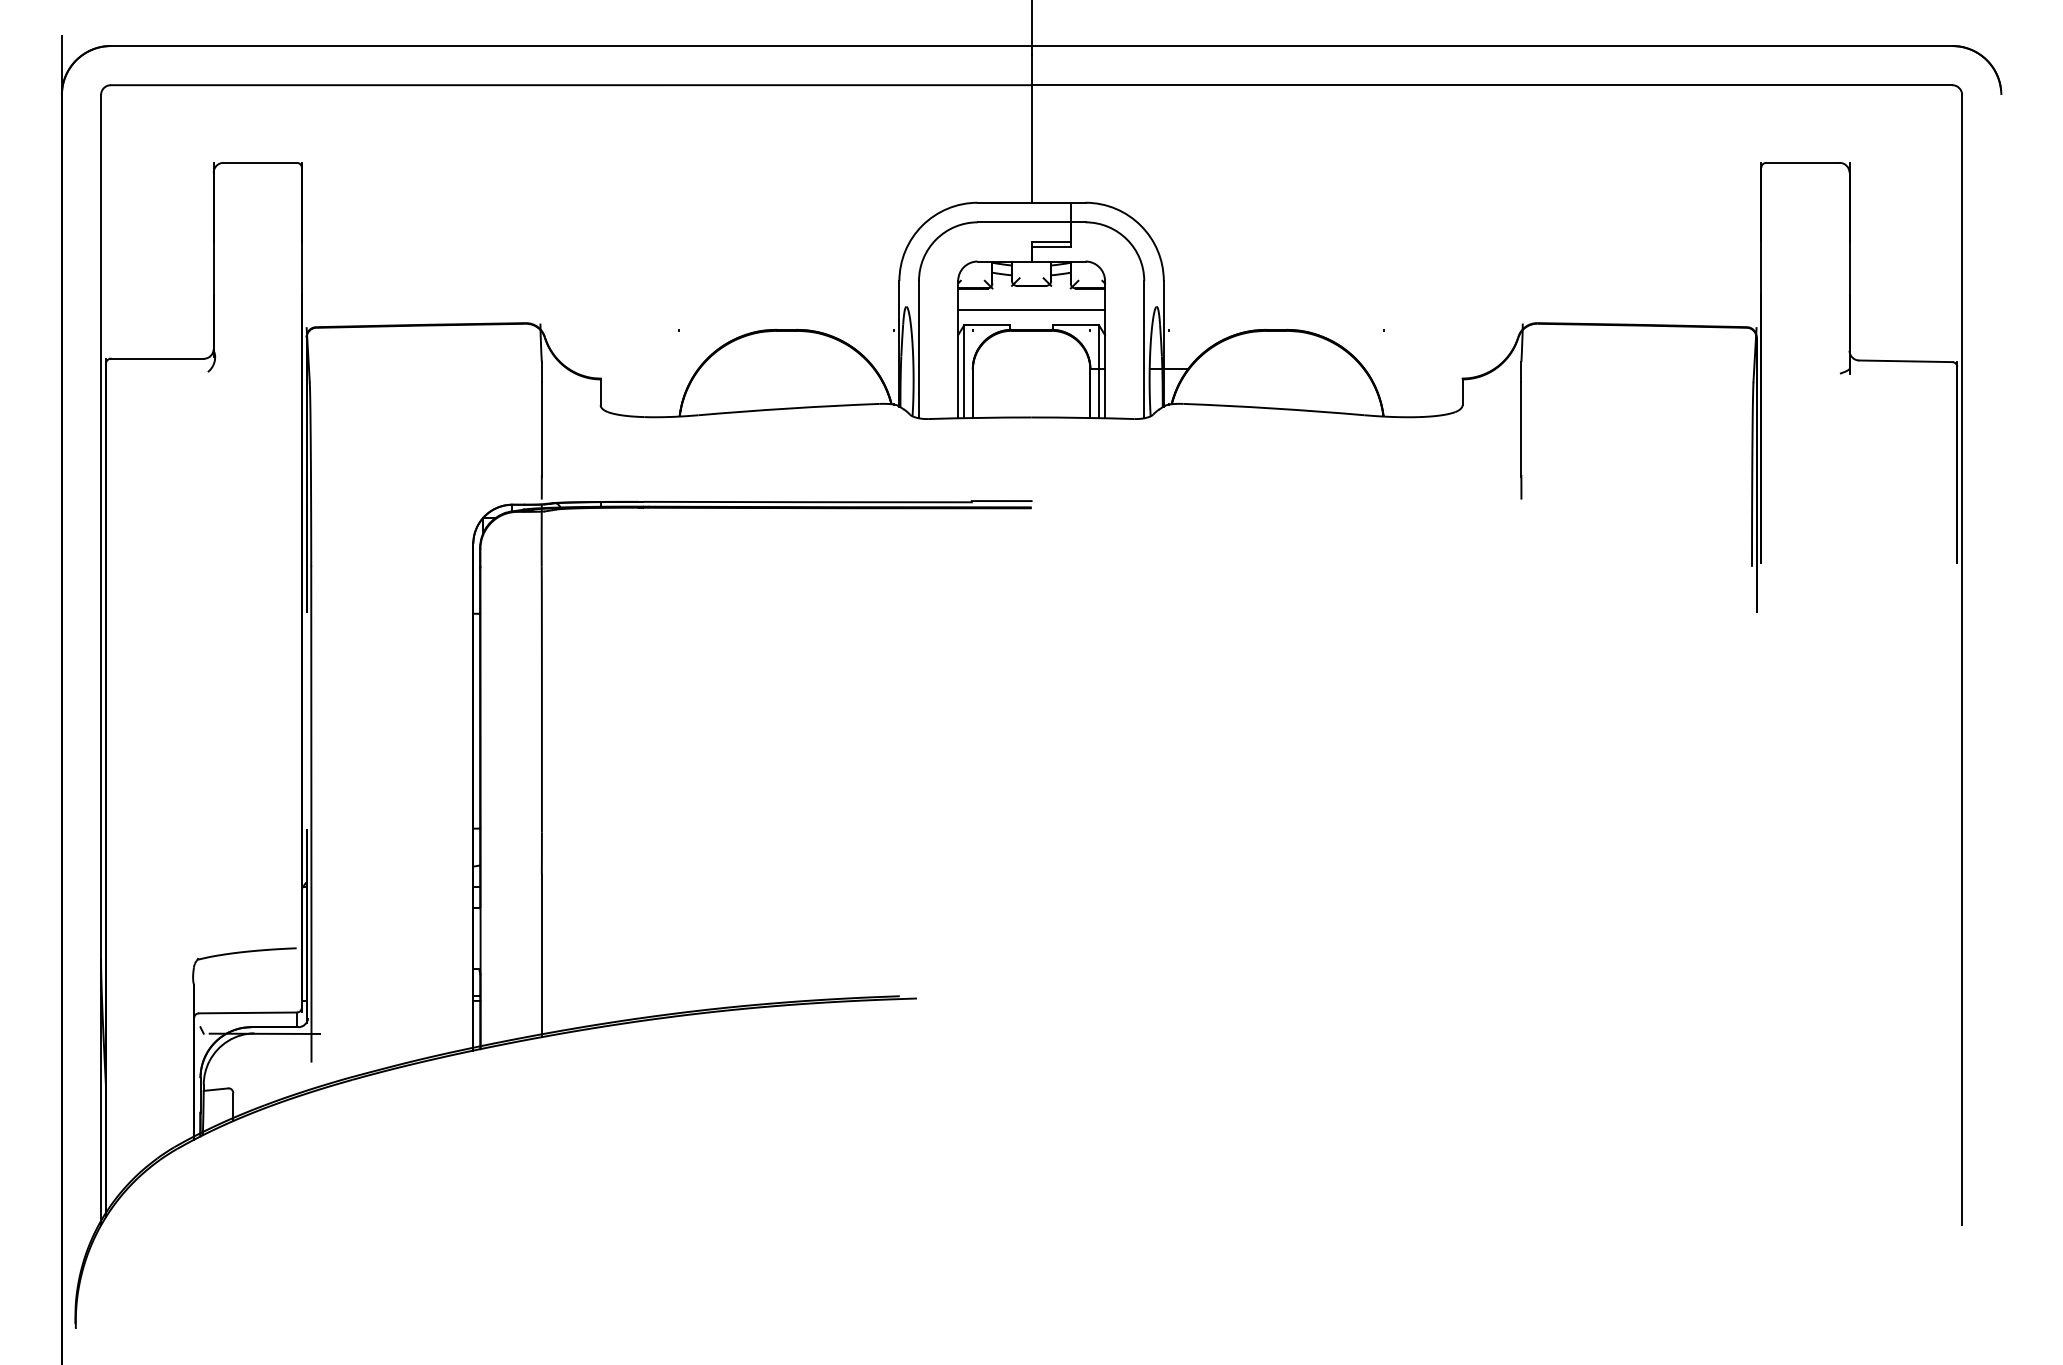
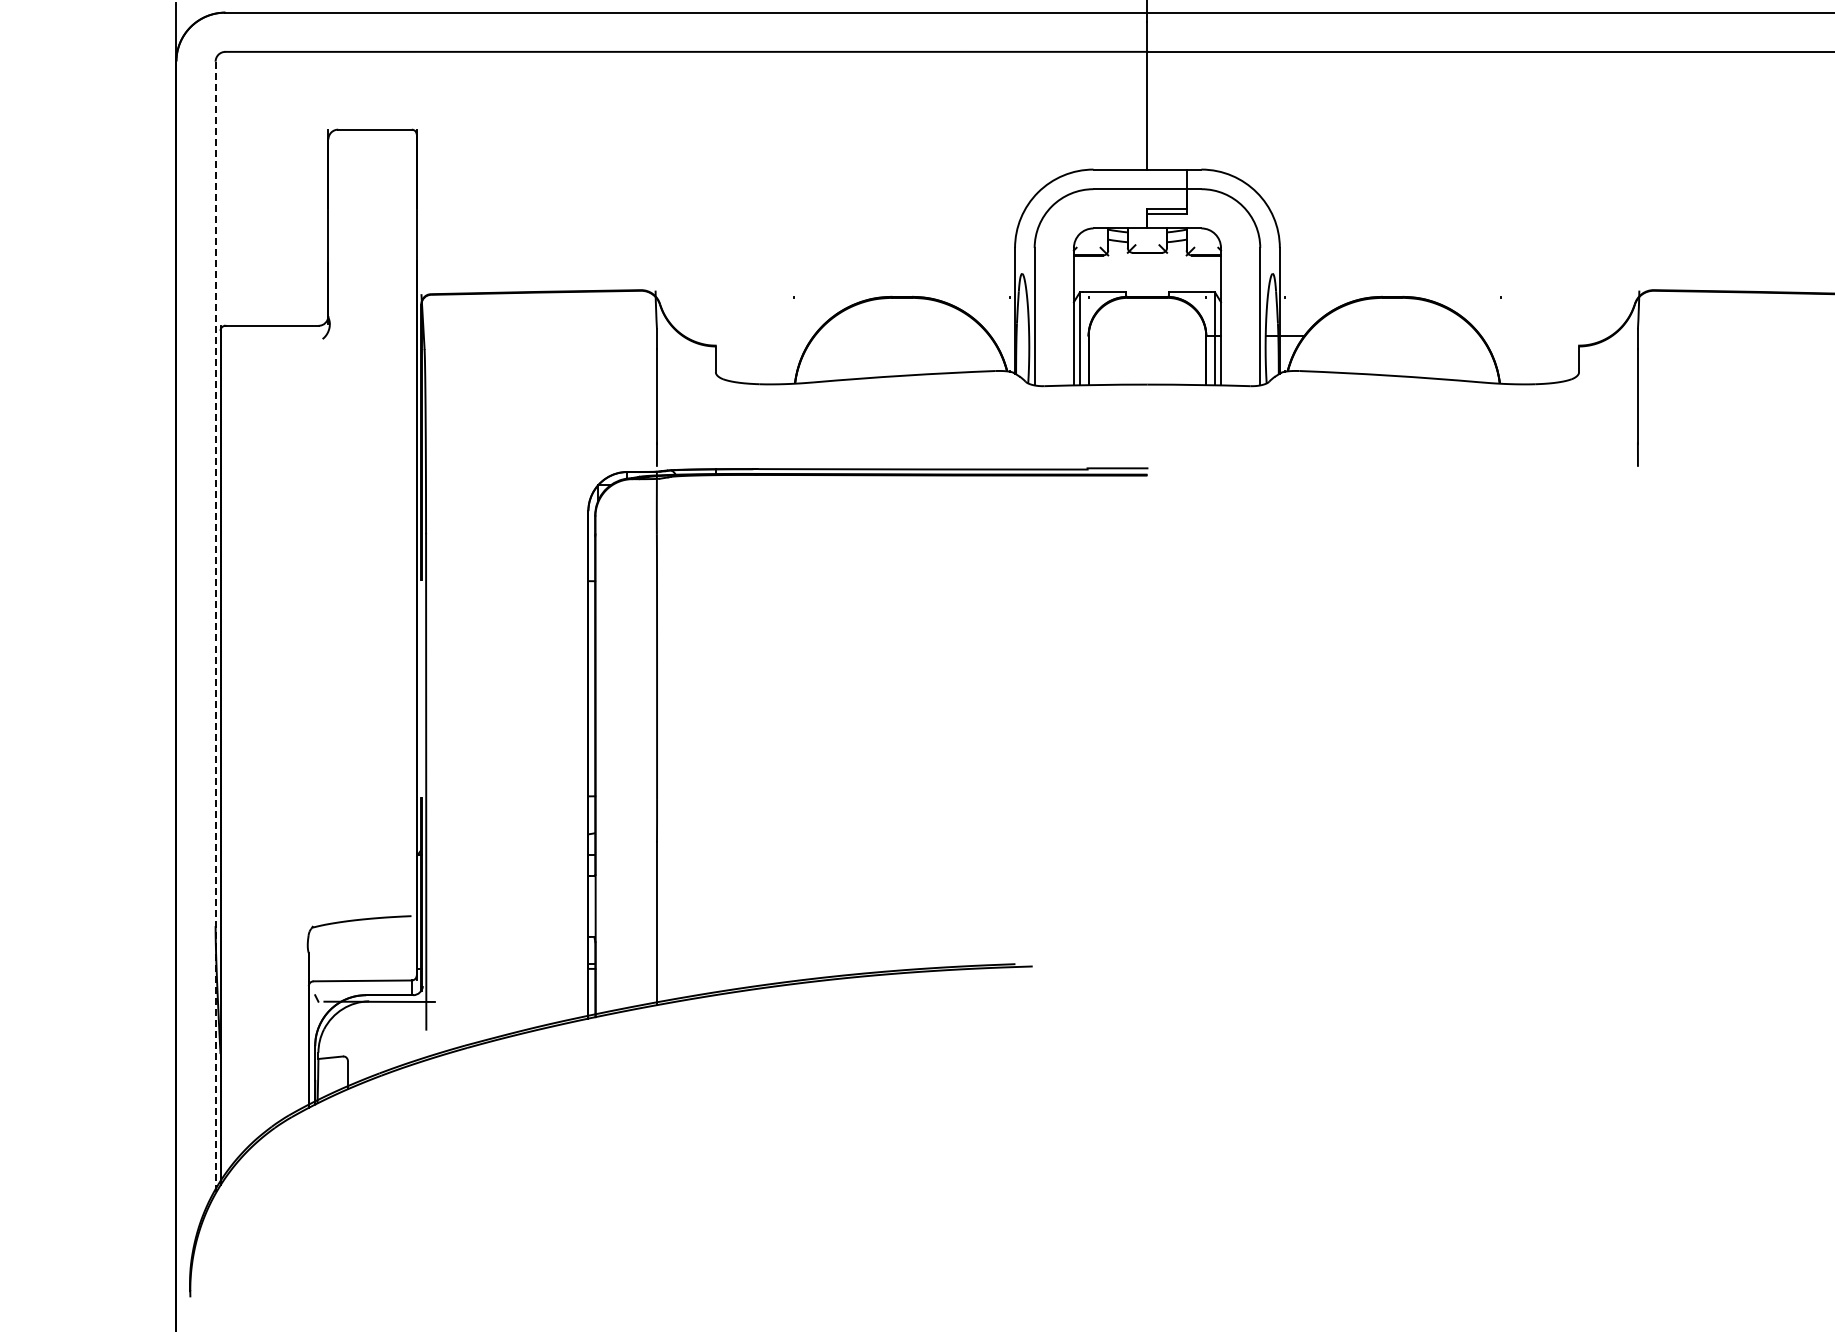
line: (1031, 310) -> (1147, 277), removed
line: (101, 660) -> (216, 627), solid -> dashed

